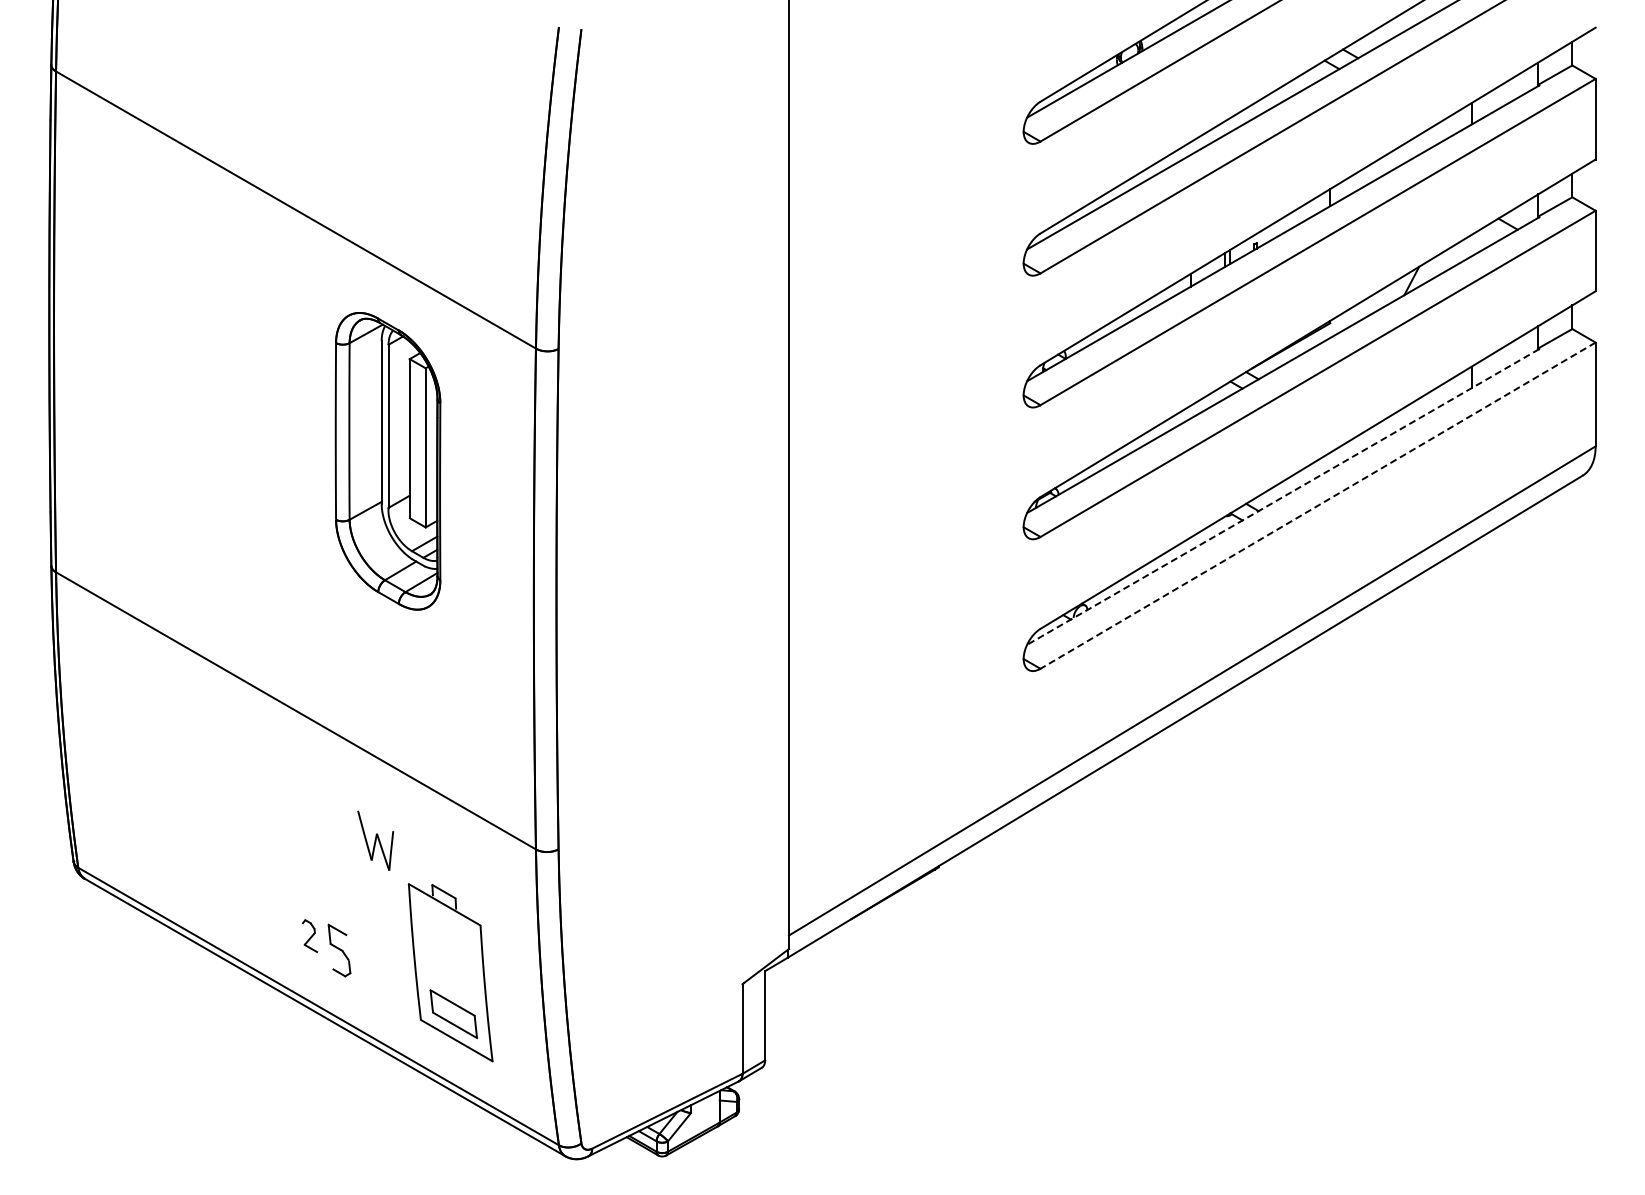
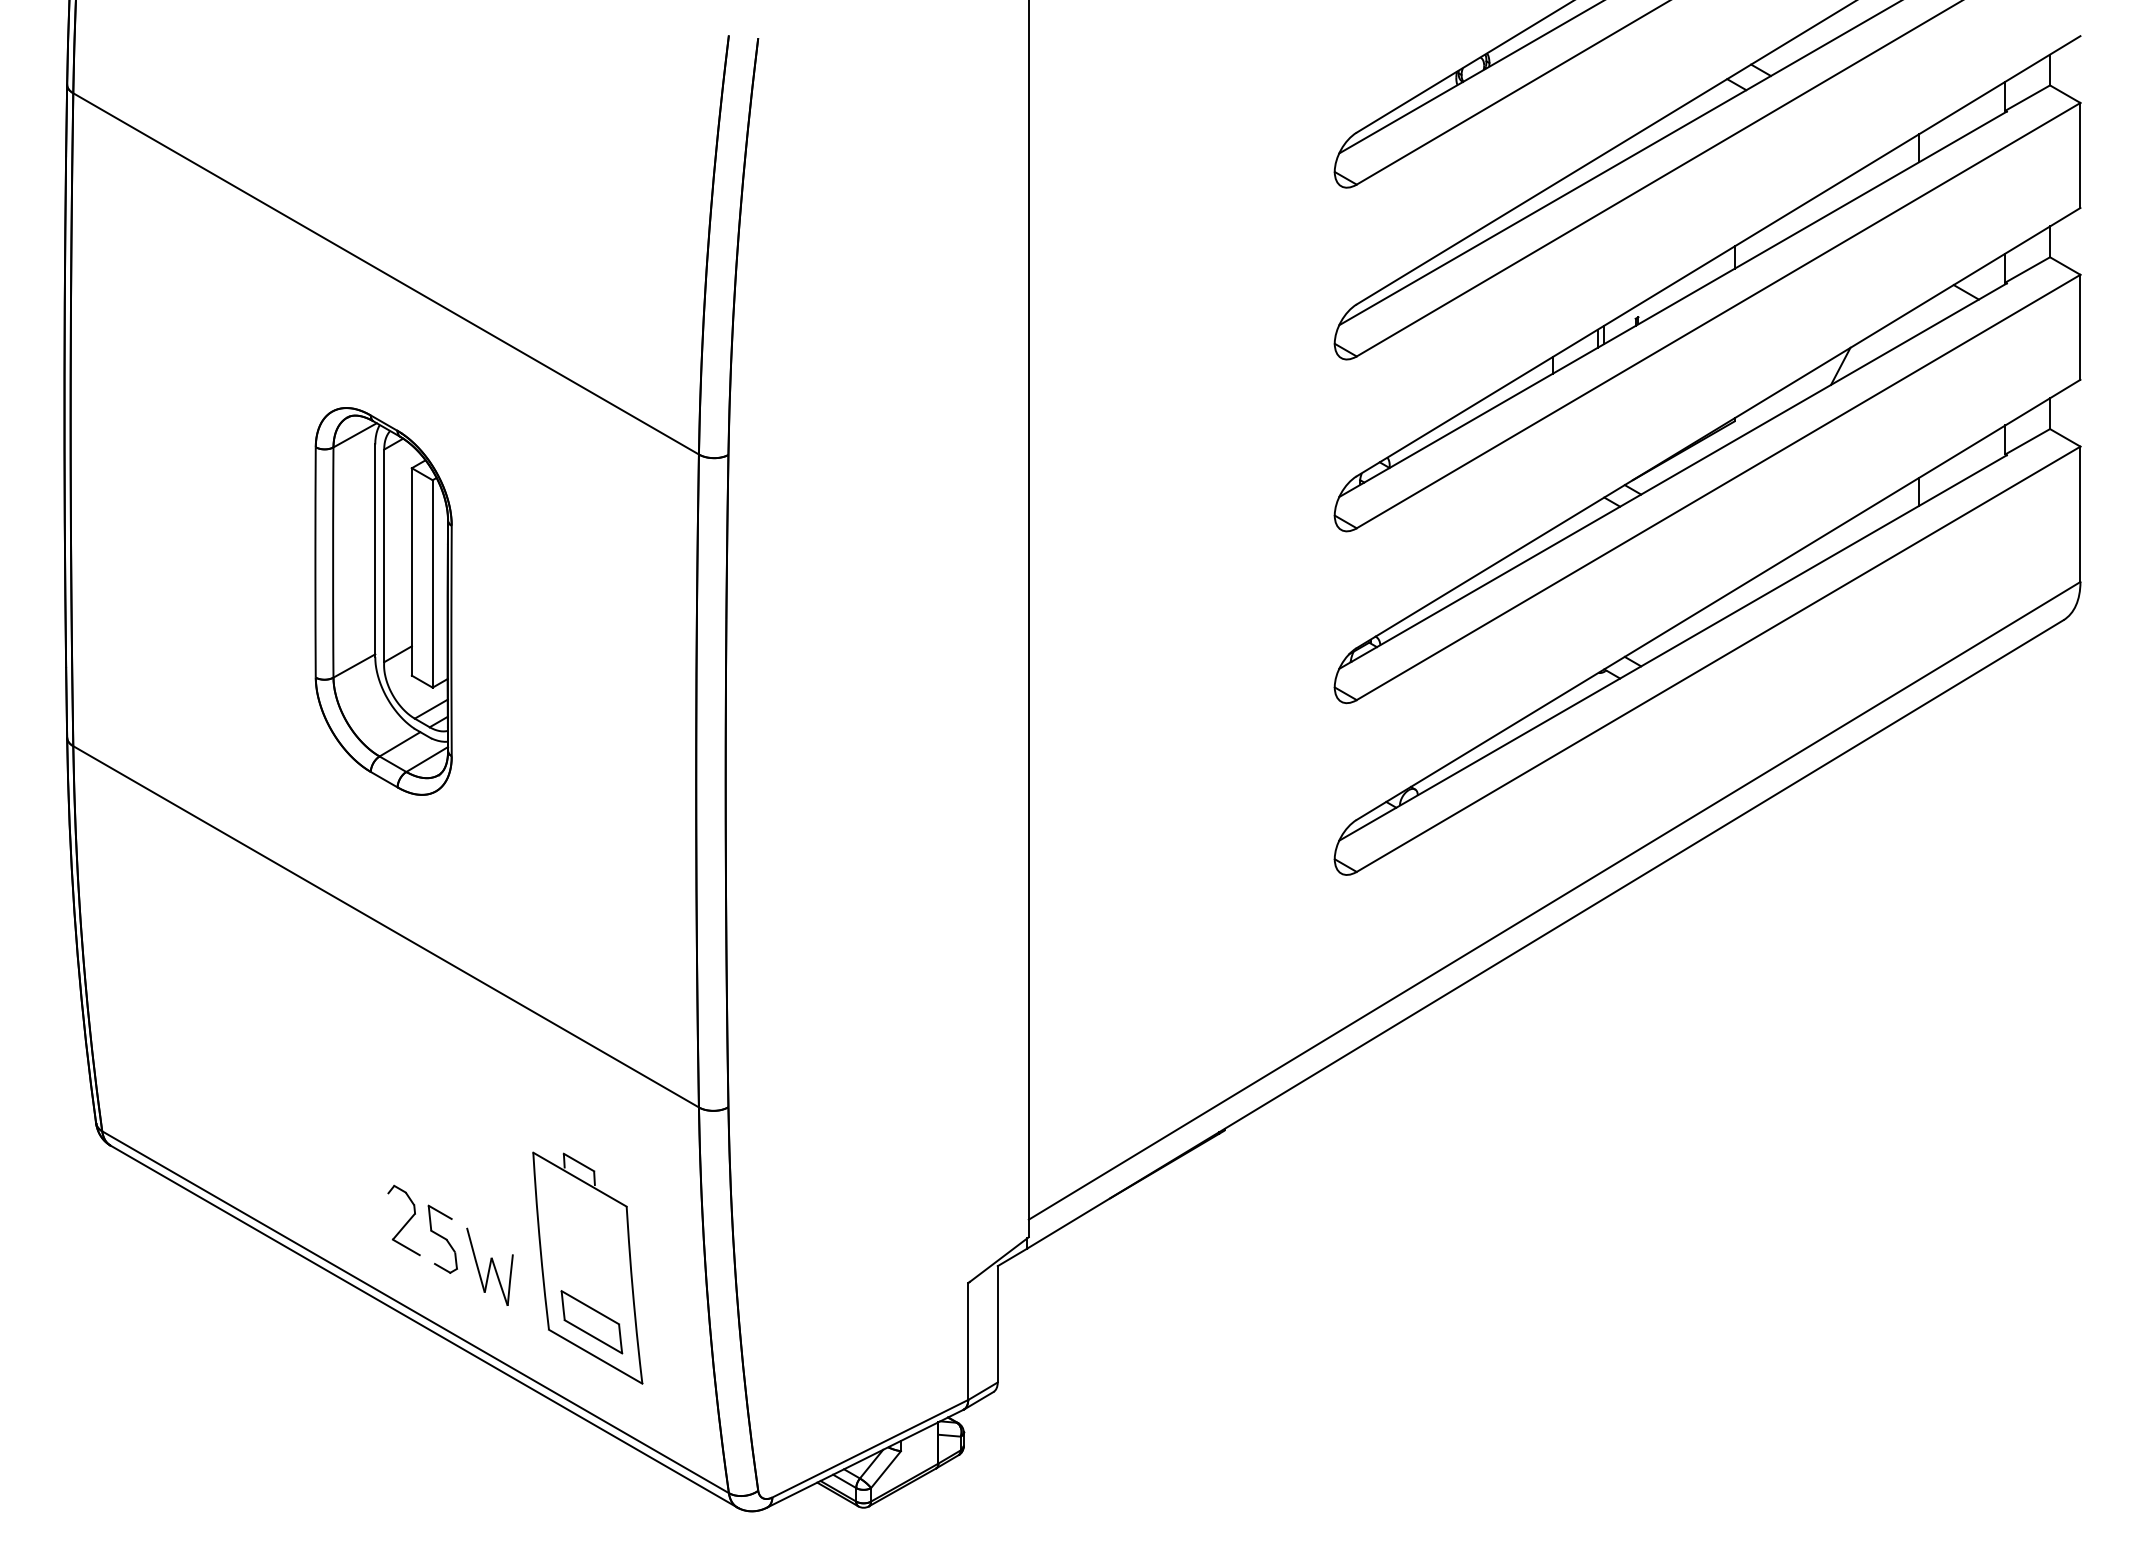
part: (387, 461) -> (382, 601), moved
line: (1283, 497) -> (1673, 648), dashed -> solid
line: (1318, 505) -> (1719, 659), dashed -> solid
part: (375, 840) -> (489, 1266), moved
part: (309, 935) -> (403, 1219), size x1.67

